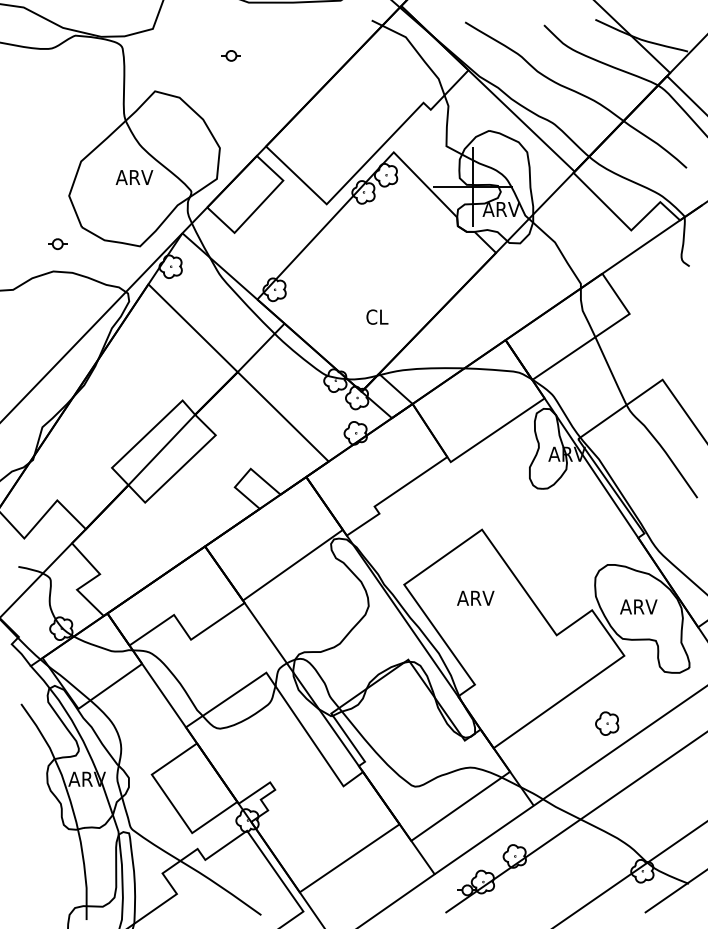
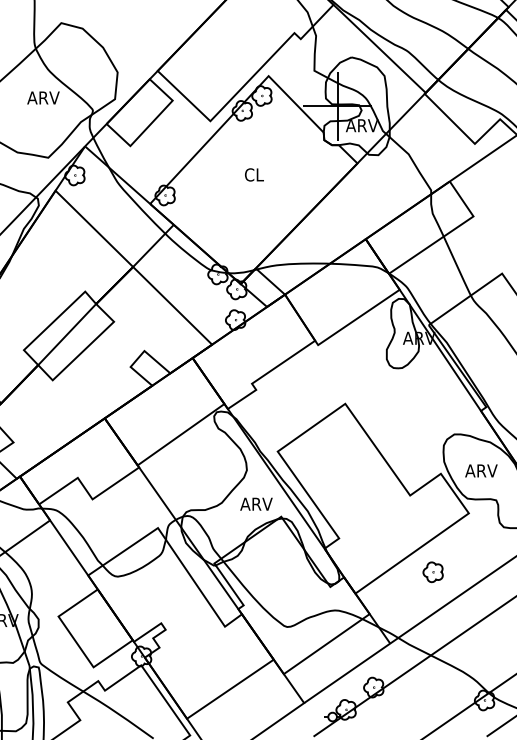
text: (377, 316) -> (254, 174), moved
text: (475, 597) -> (256, 503), moved
part: (607, 723) -> (433, 572), moved

